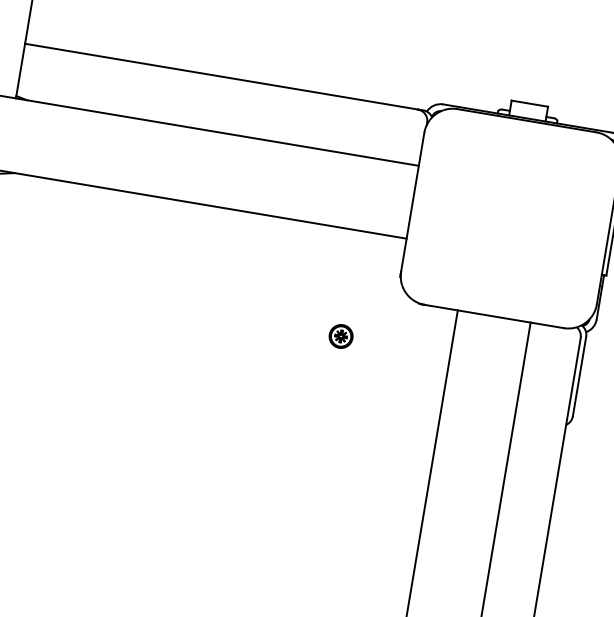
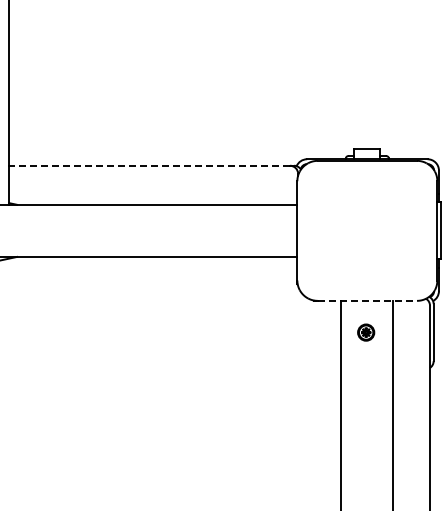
line: (221, 76) -> (149, 165), solid -> dashed
line: (494, 316) -> (367, 300), solid -> dashed
part: (341, 336) -> (366, 332), moved

